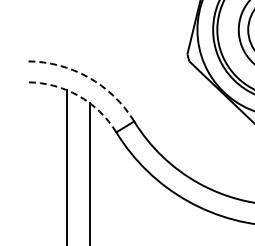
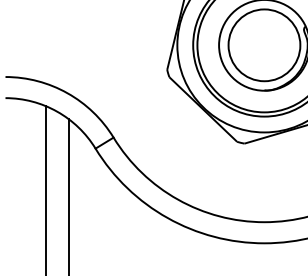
arc: (88, 77) -> (67, 93), dashed -> solid
arc: (78, 95) -> (57, 111), dashed -> solid

